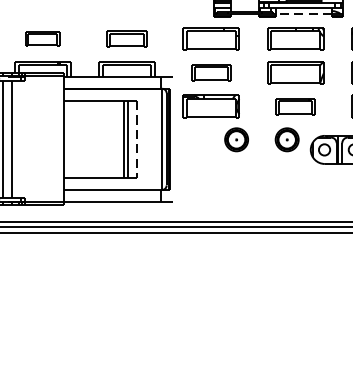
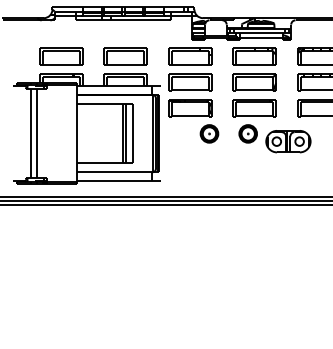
line: (304, 13) -> (261, 37), dashed -> solid
part: (43, 38) -> (61, 56), size x1.67
part: (126, 38) -> (125, 56), size x1.43
part: (211, 72) -> (190, 82), size x1.43
part: (295, 106) -> (254, 108), size x1.43
line: (137, 140) -> (133, 134), dashed -> solid

